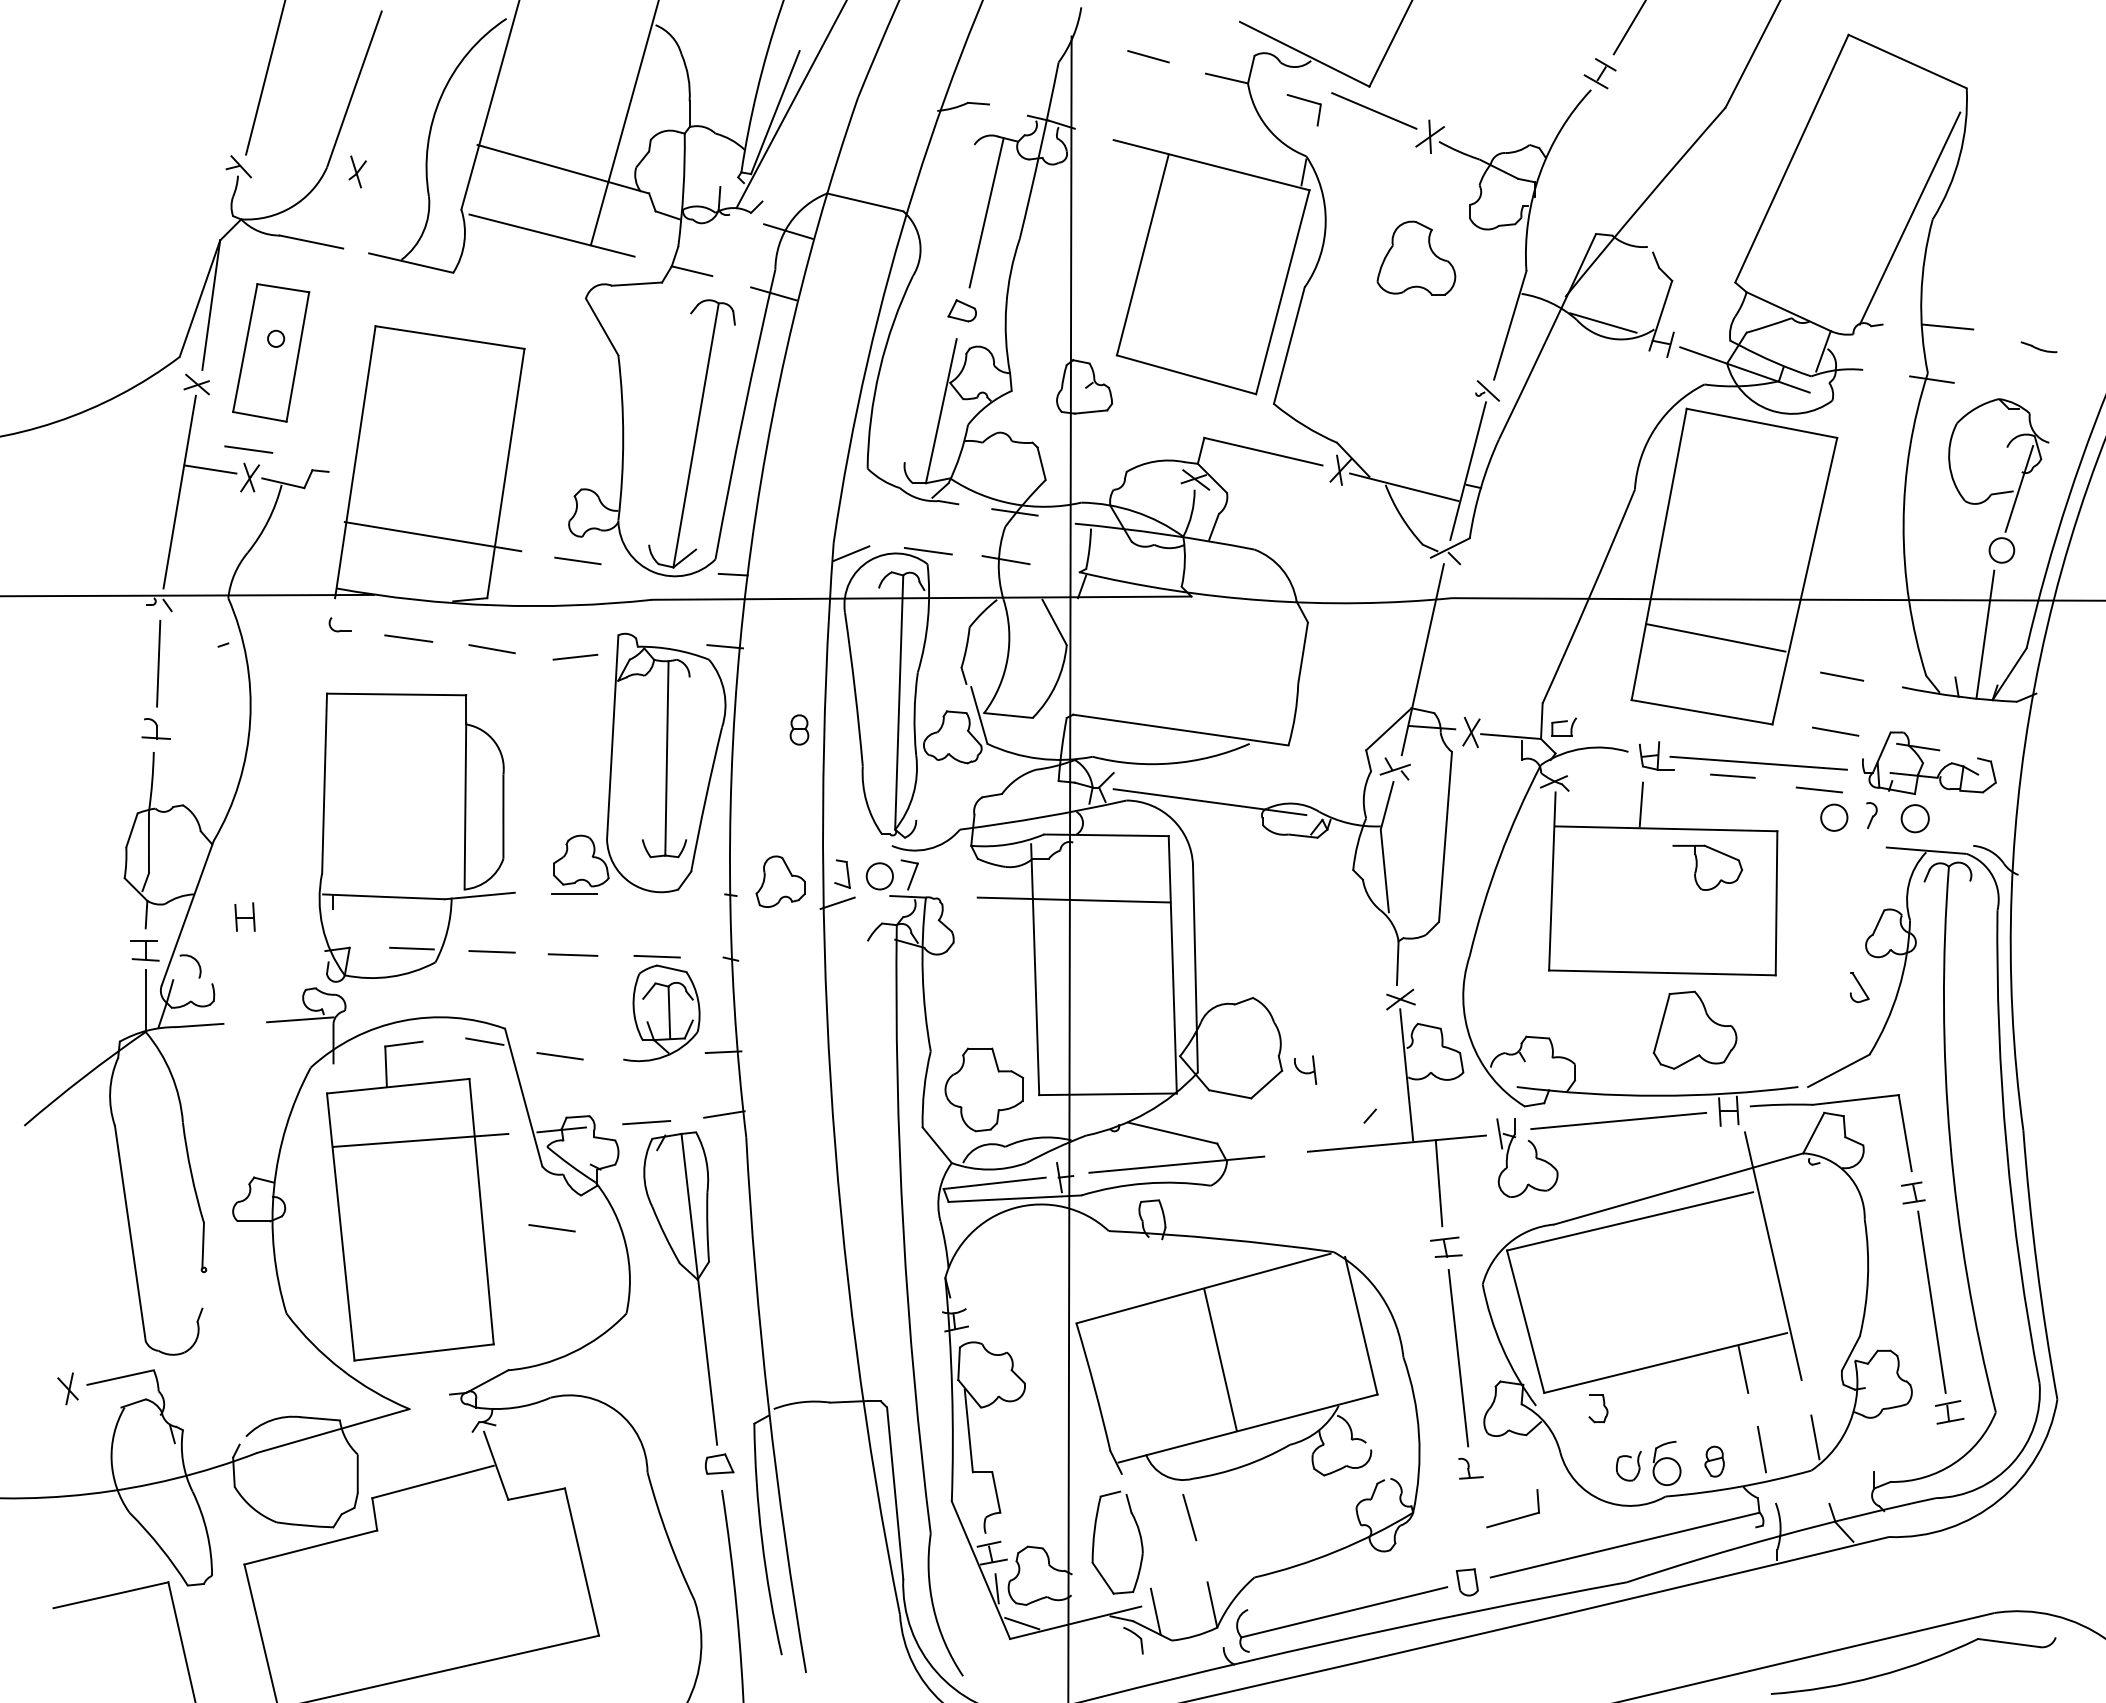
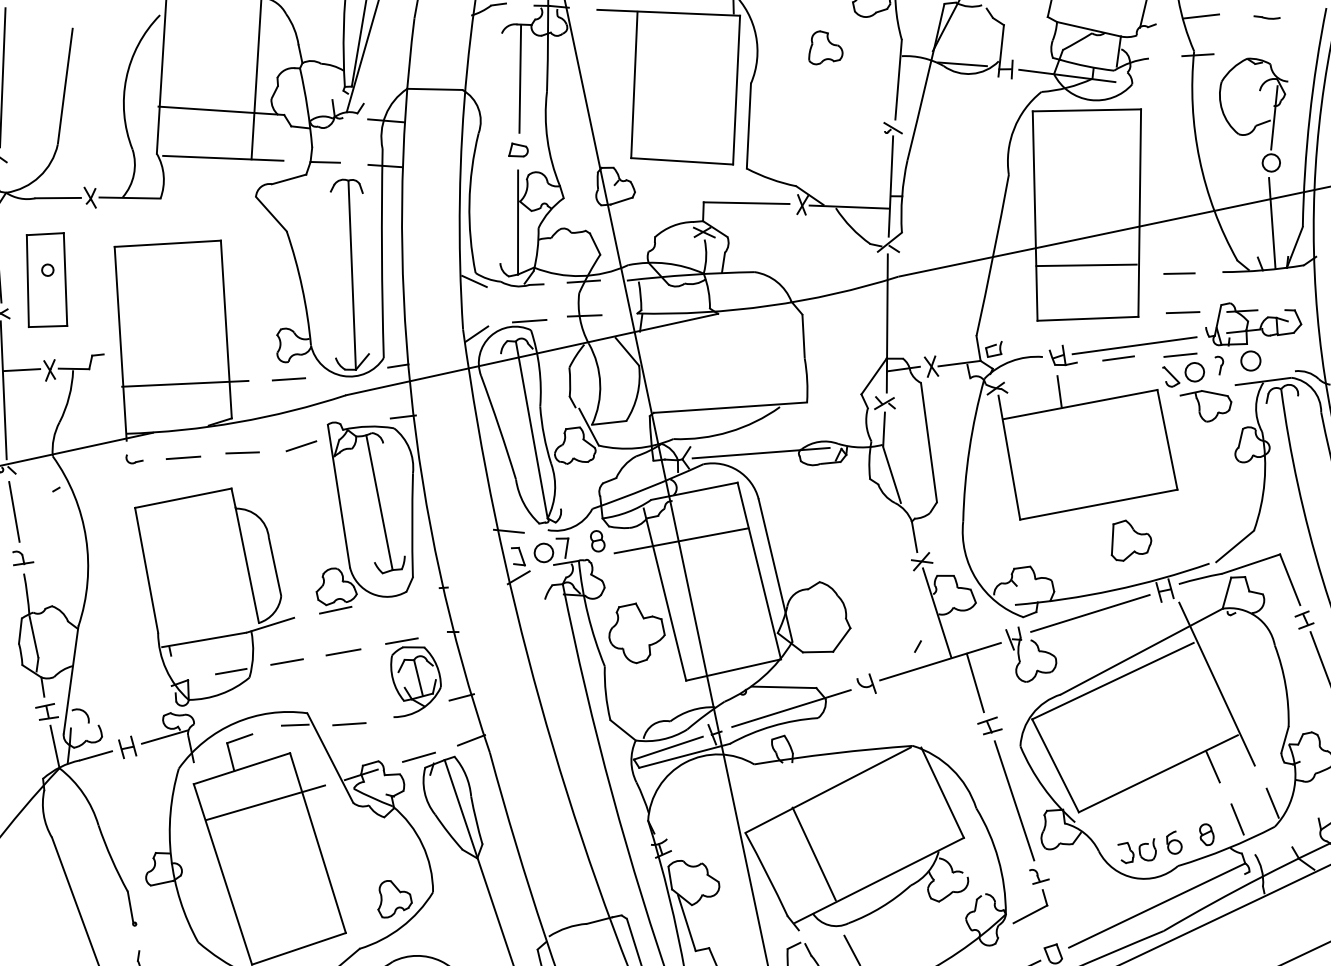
part: (357, 171) -> (91, 197), moved
part: (1416, 257) -> (823, 46), size x0.62
line: (248, 449) -> (45, 350), removed
line: (863, 479) -> (474, 281), added
part: (799, 729) -> (597, 540), moved
line: (837, 835) -> (508, 530), added
part: (1707, 867) -> (1207, 405), moved
part: (780, 881) -> (393, 897), moved
part: (244, 916) -> (127, 747), moved
part: (1859, 987) -> (1171, 376), moved
part: (1694, 1030) -> (1129, 539), size x0.71
part: (1305, 1069) -> (866, 684), moved
part: (984, 1089) -> (636, 633), moved
line: (551, 1228) -> (368, 844), removed
line: (1220, 1359) -> (814, 853), moved
part: (1598, 1408) -> (1126, 853), moved
part: (1666, 1463) -> (1173, 843), size x0.71
part: (1514, 1518) -> (1031, 913), moved

